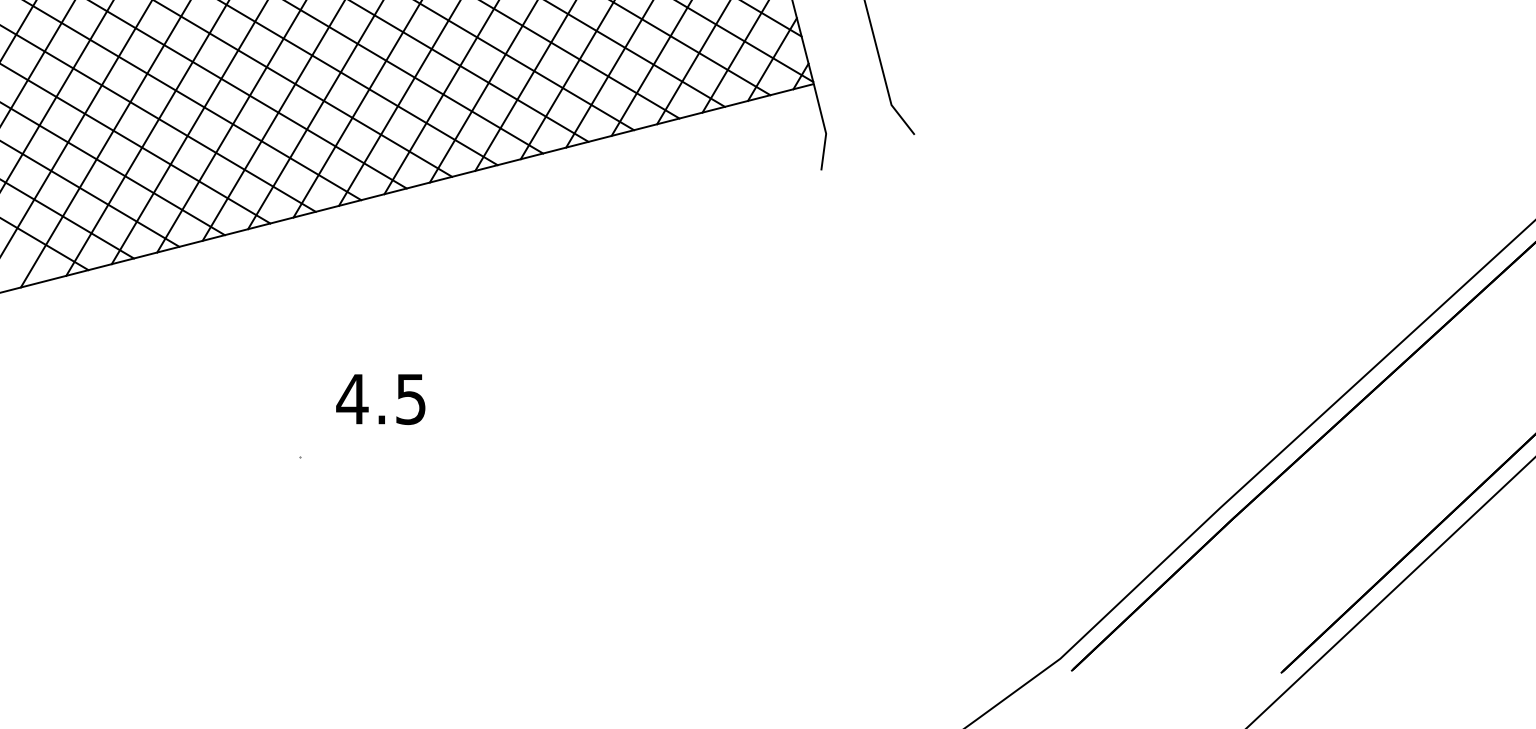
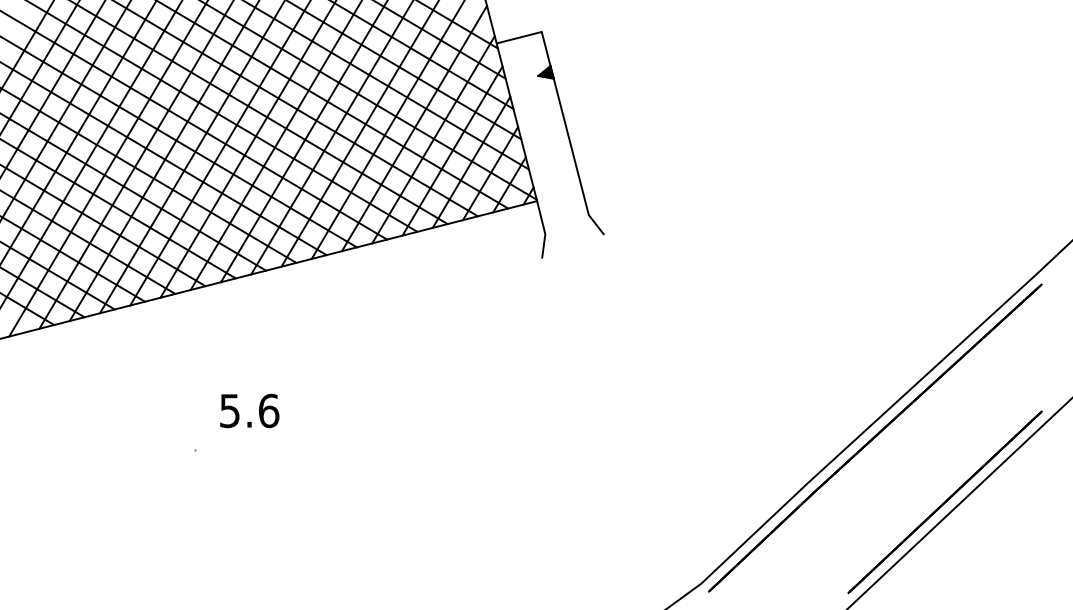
text: (381, 398) -> (249, 410), 4.5 -> 5.6

